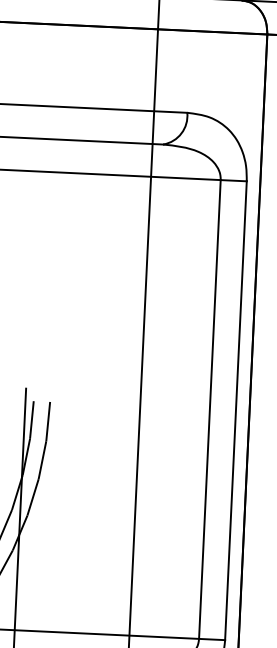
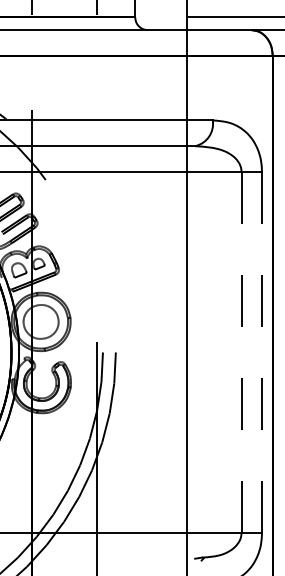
line: (209, 409) -> (241, 352), solid -> dashed
line: (236, 410) -> (262, 352), solid -> dashed

